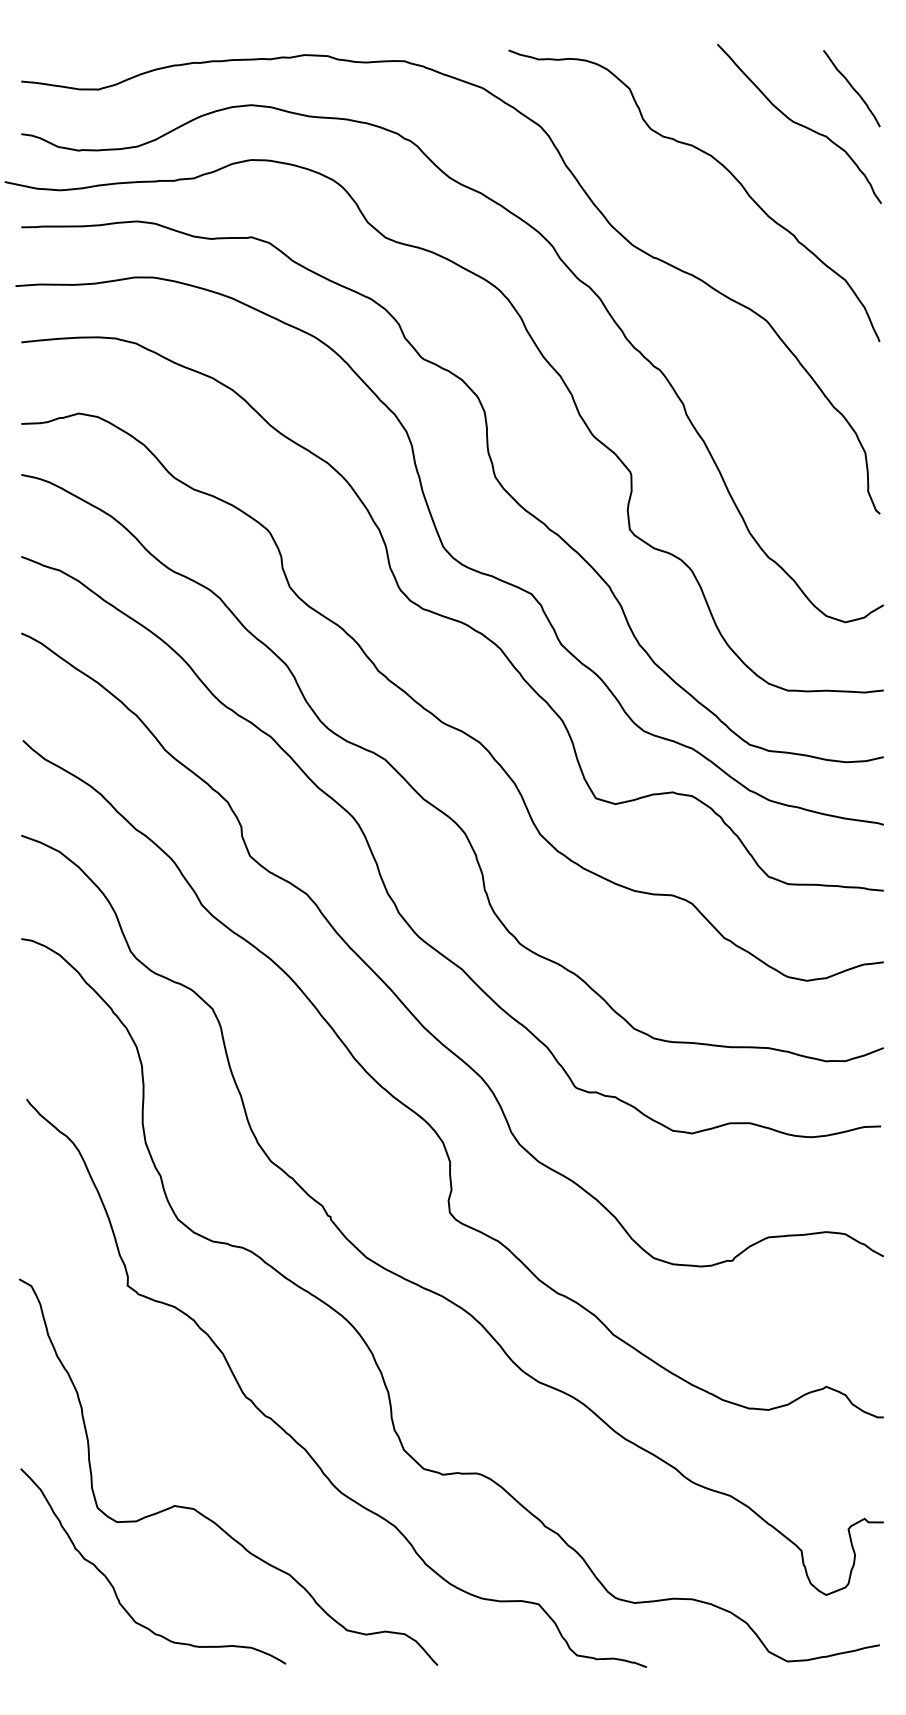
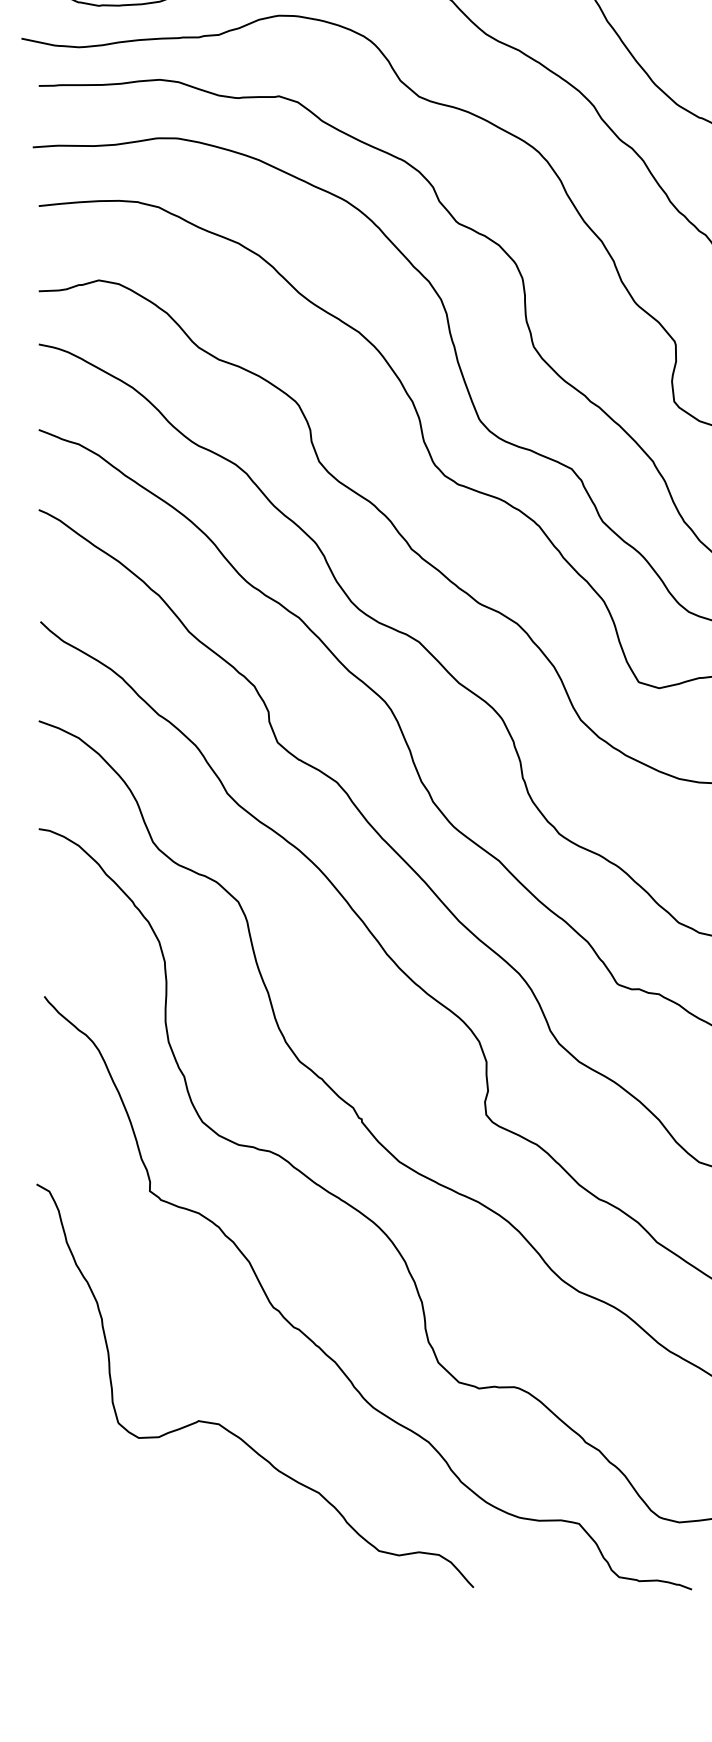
curve: (114, 1587) -> (136, 1506), removed

